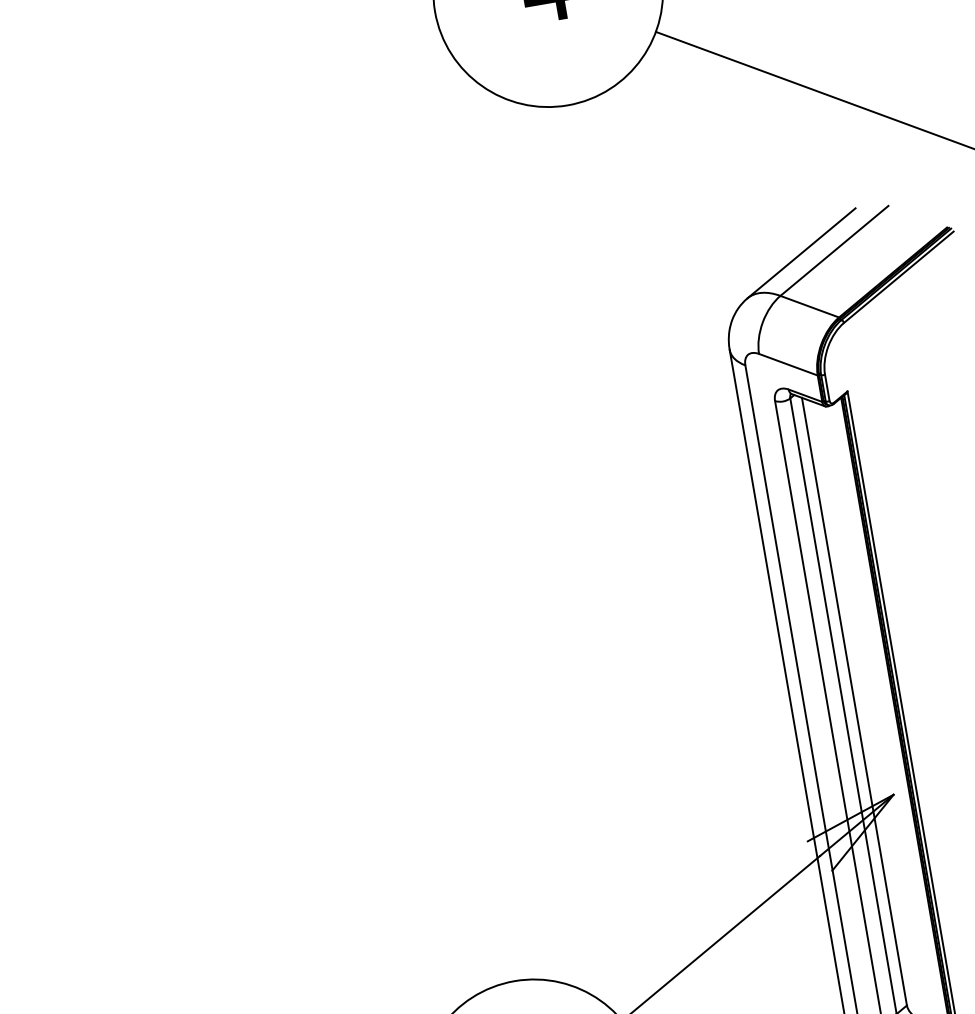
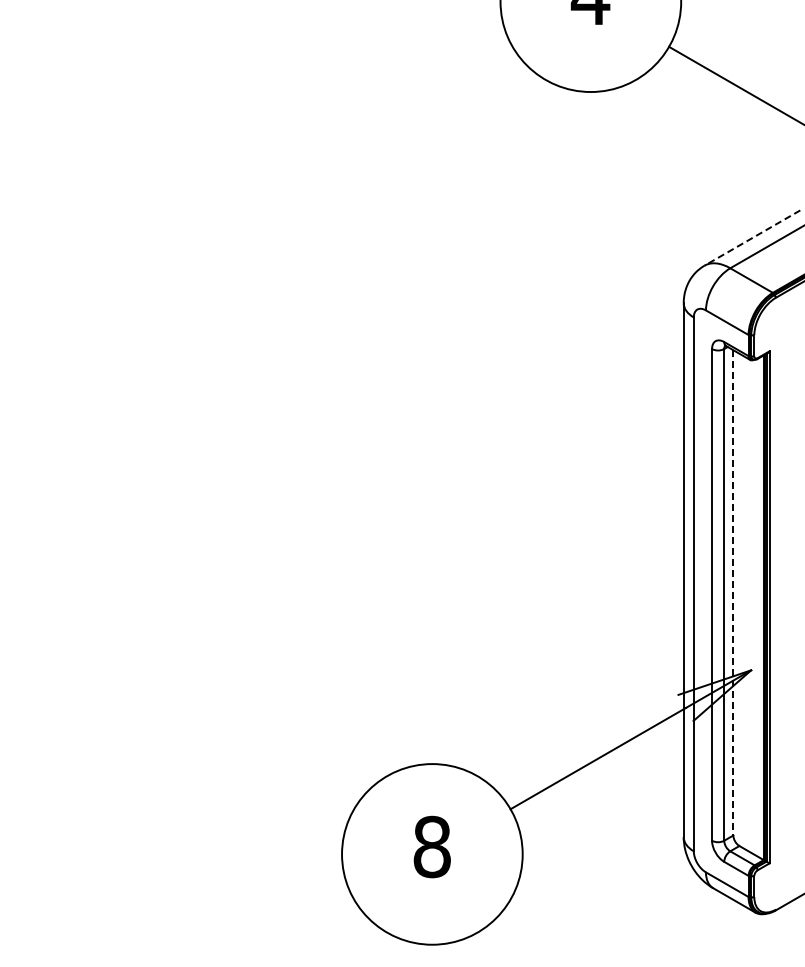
line: (800, 254) -> (751, 238), solid -> dashed
line: (854, 701) -> (733, 592), solid -> dashed

